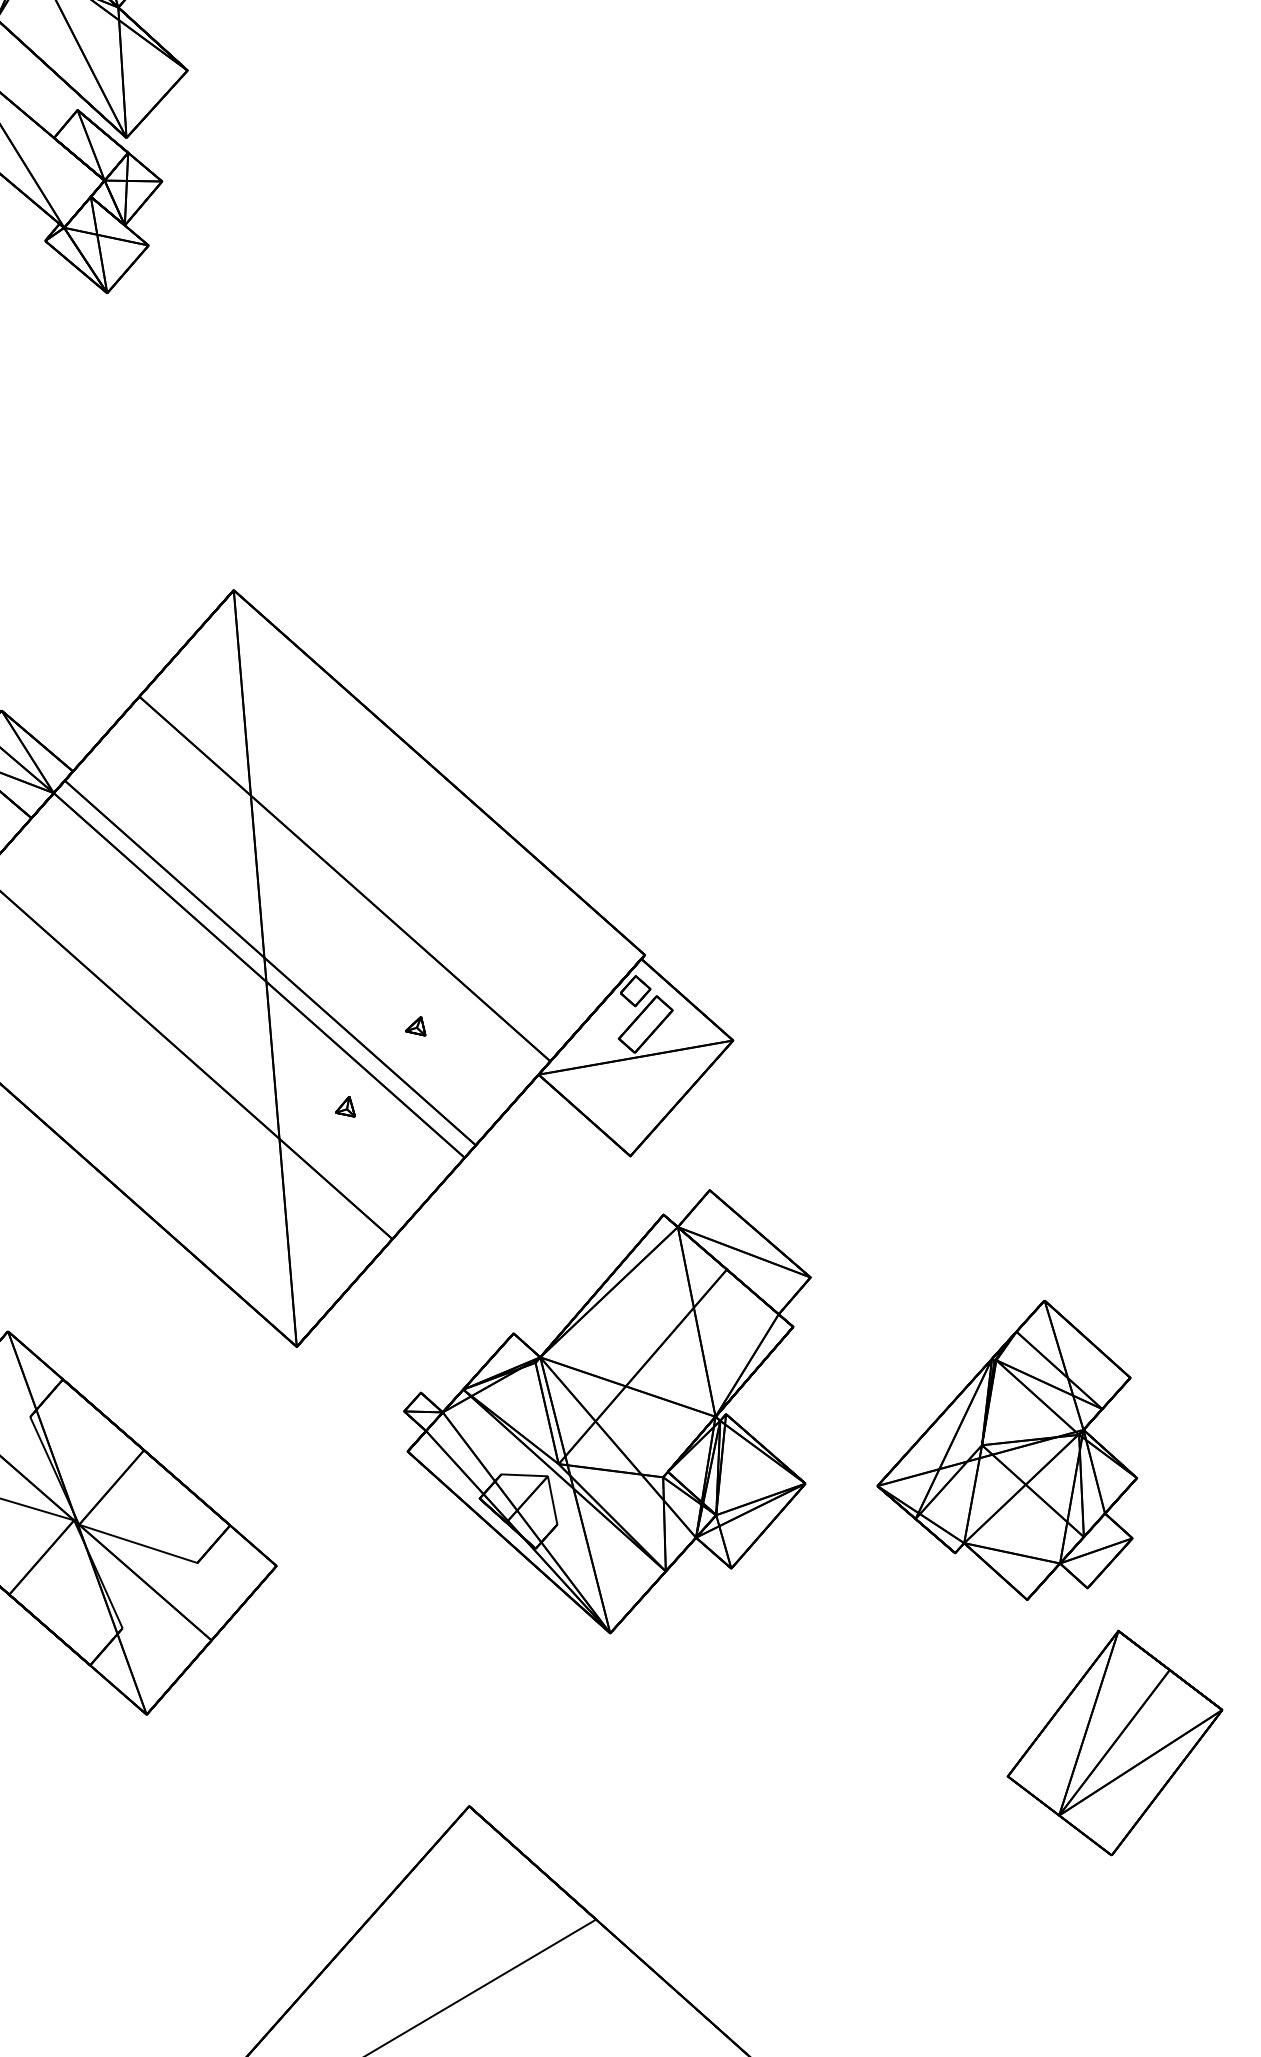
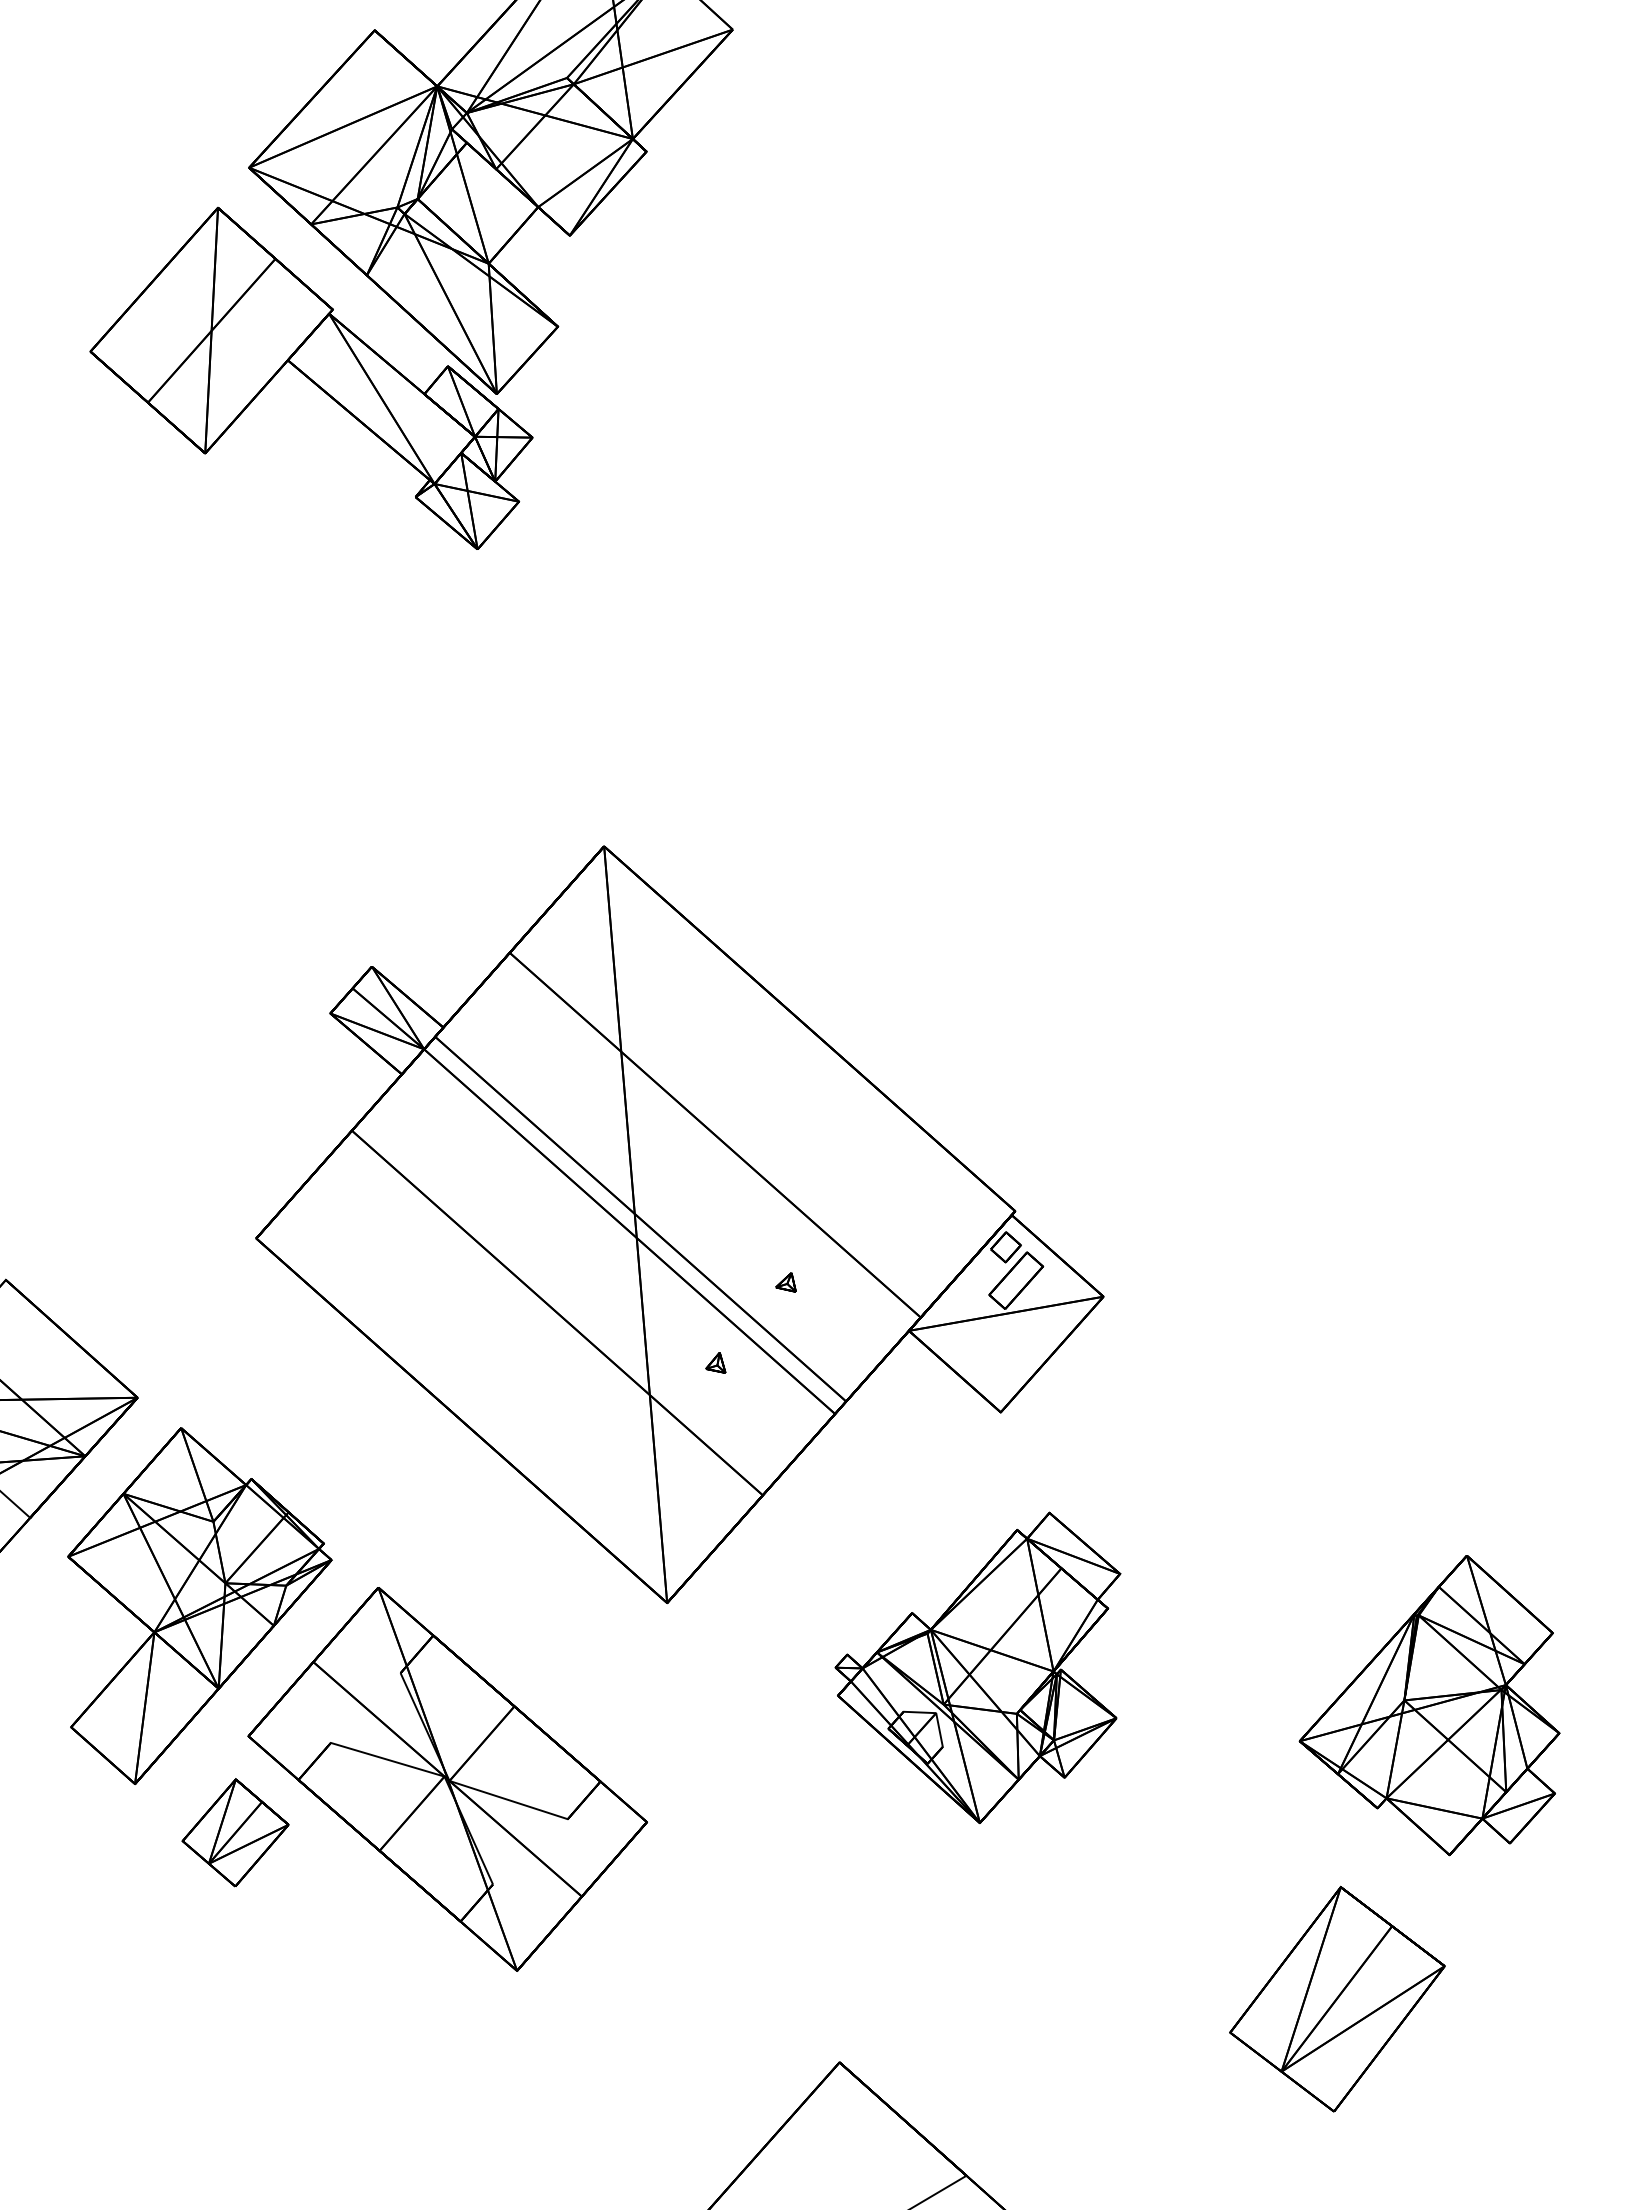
part: (607, 1411) -> (977, 1667), size x0.7
part: (1007, 1450) -> (1429, 1705), moved
part: (1115, 1742) -> (1337, 1998), moved

